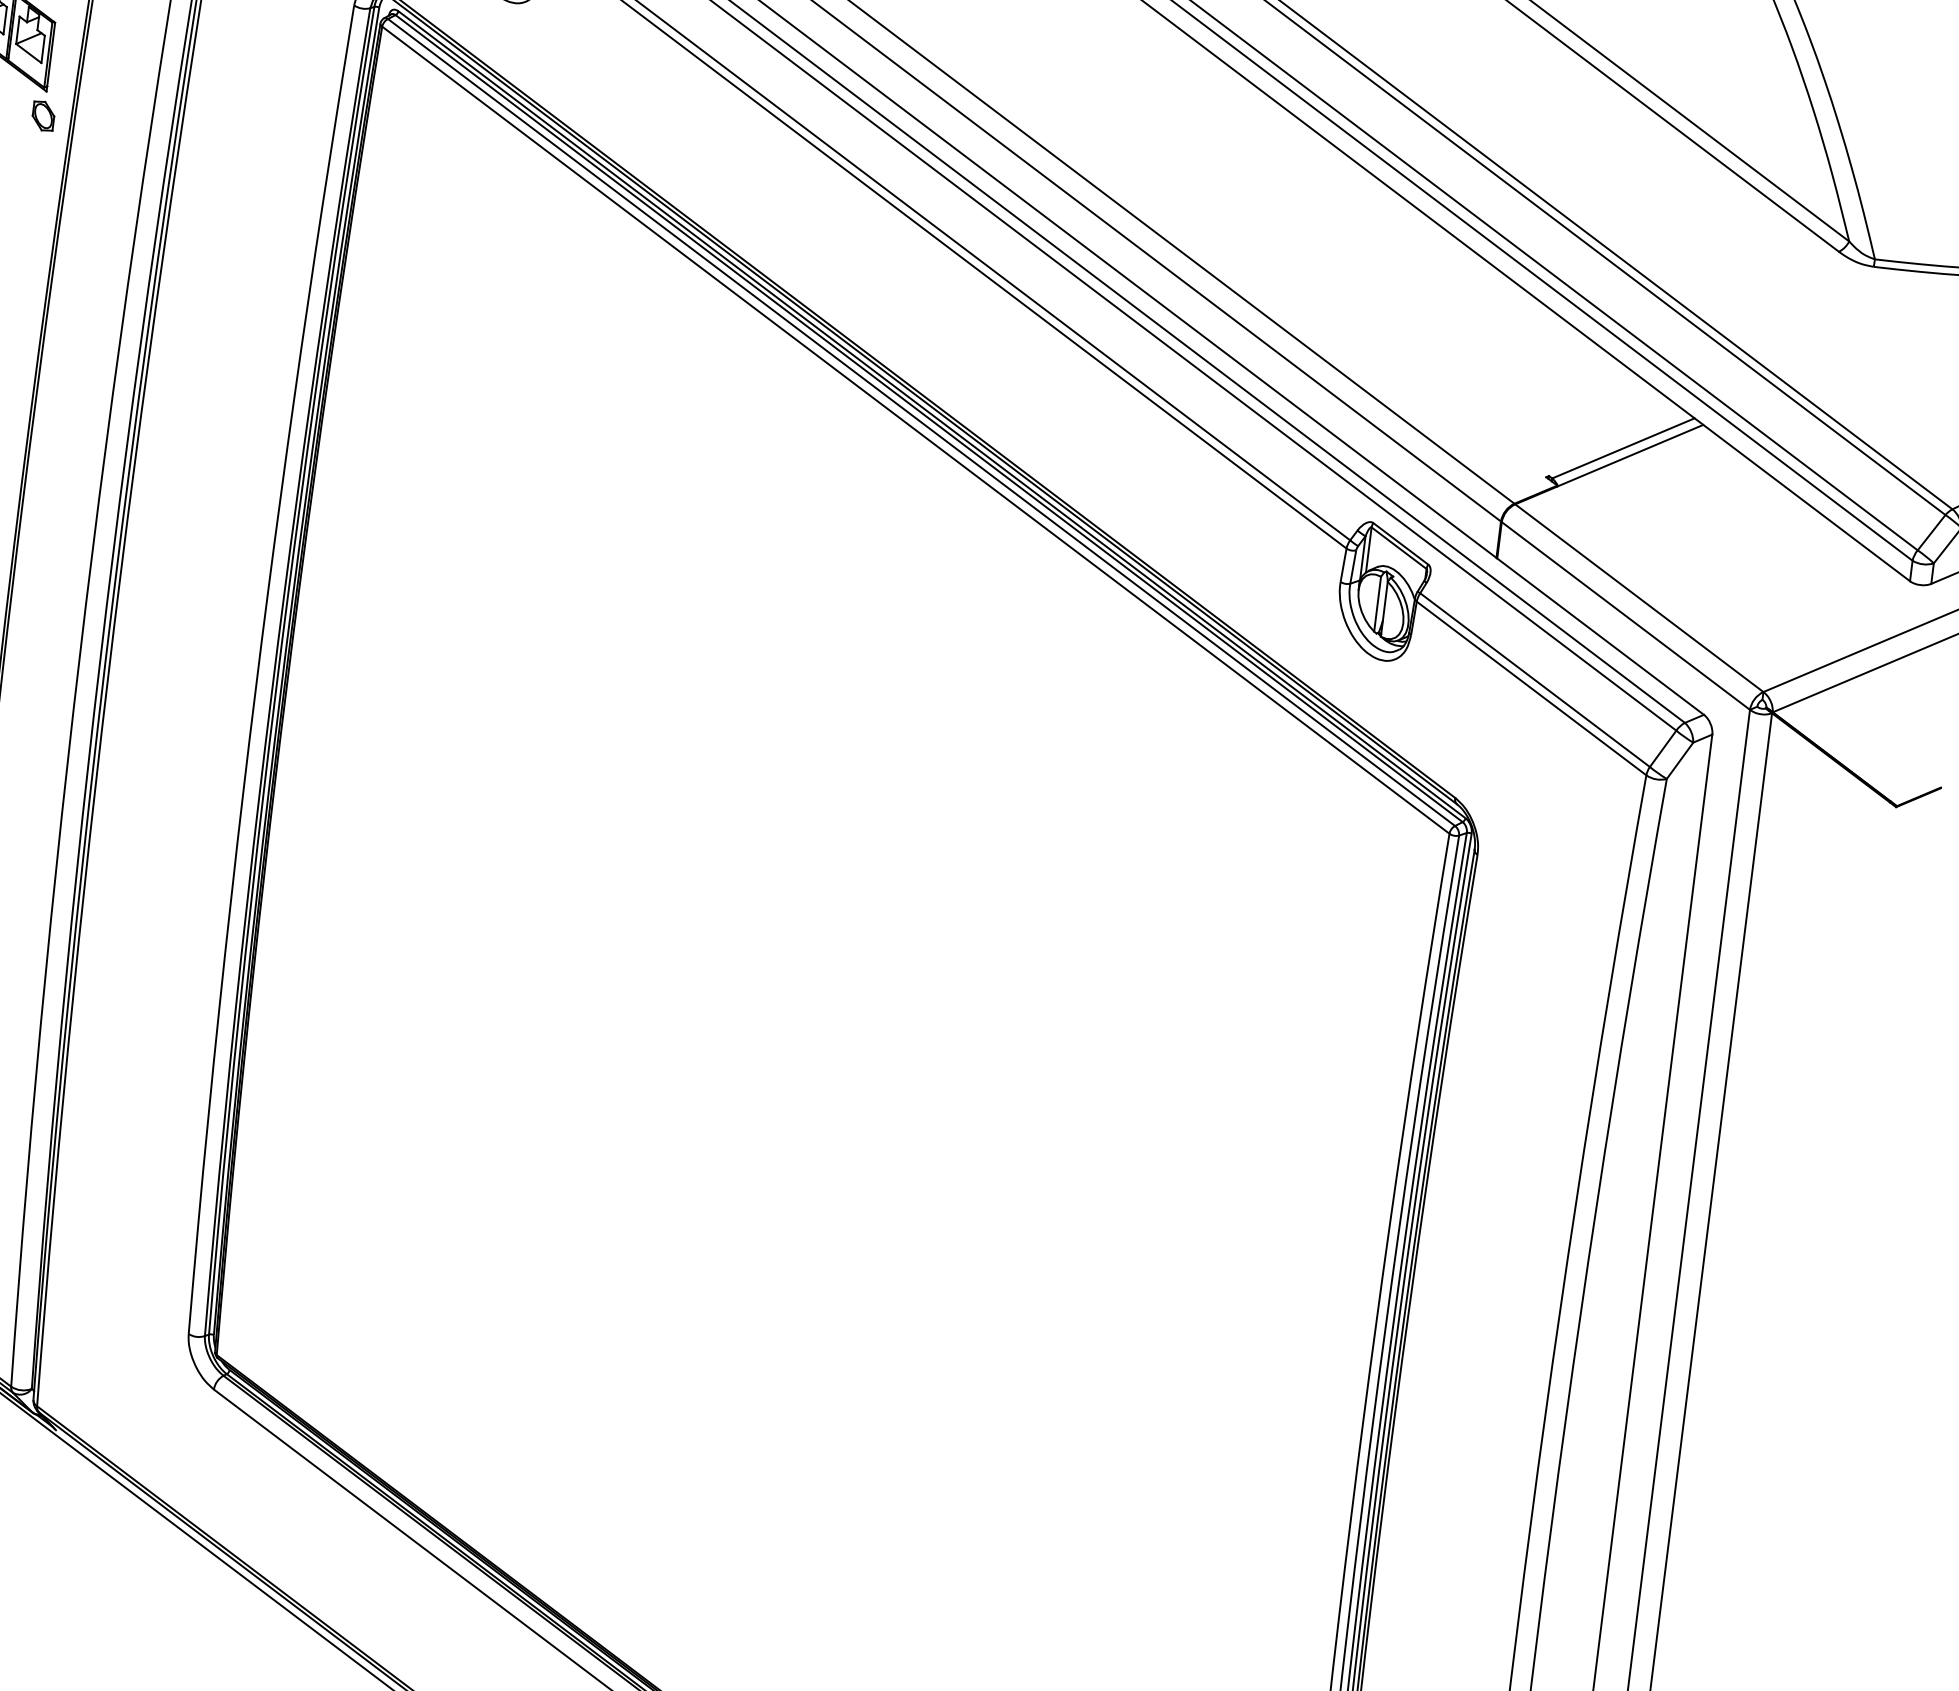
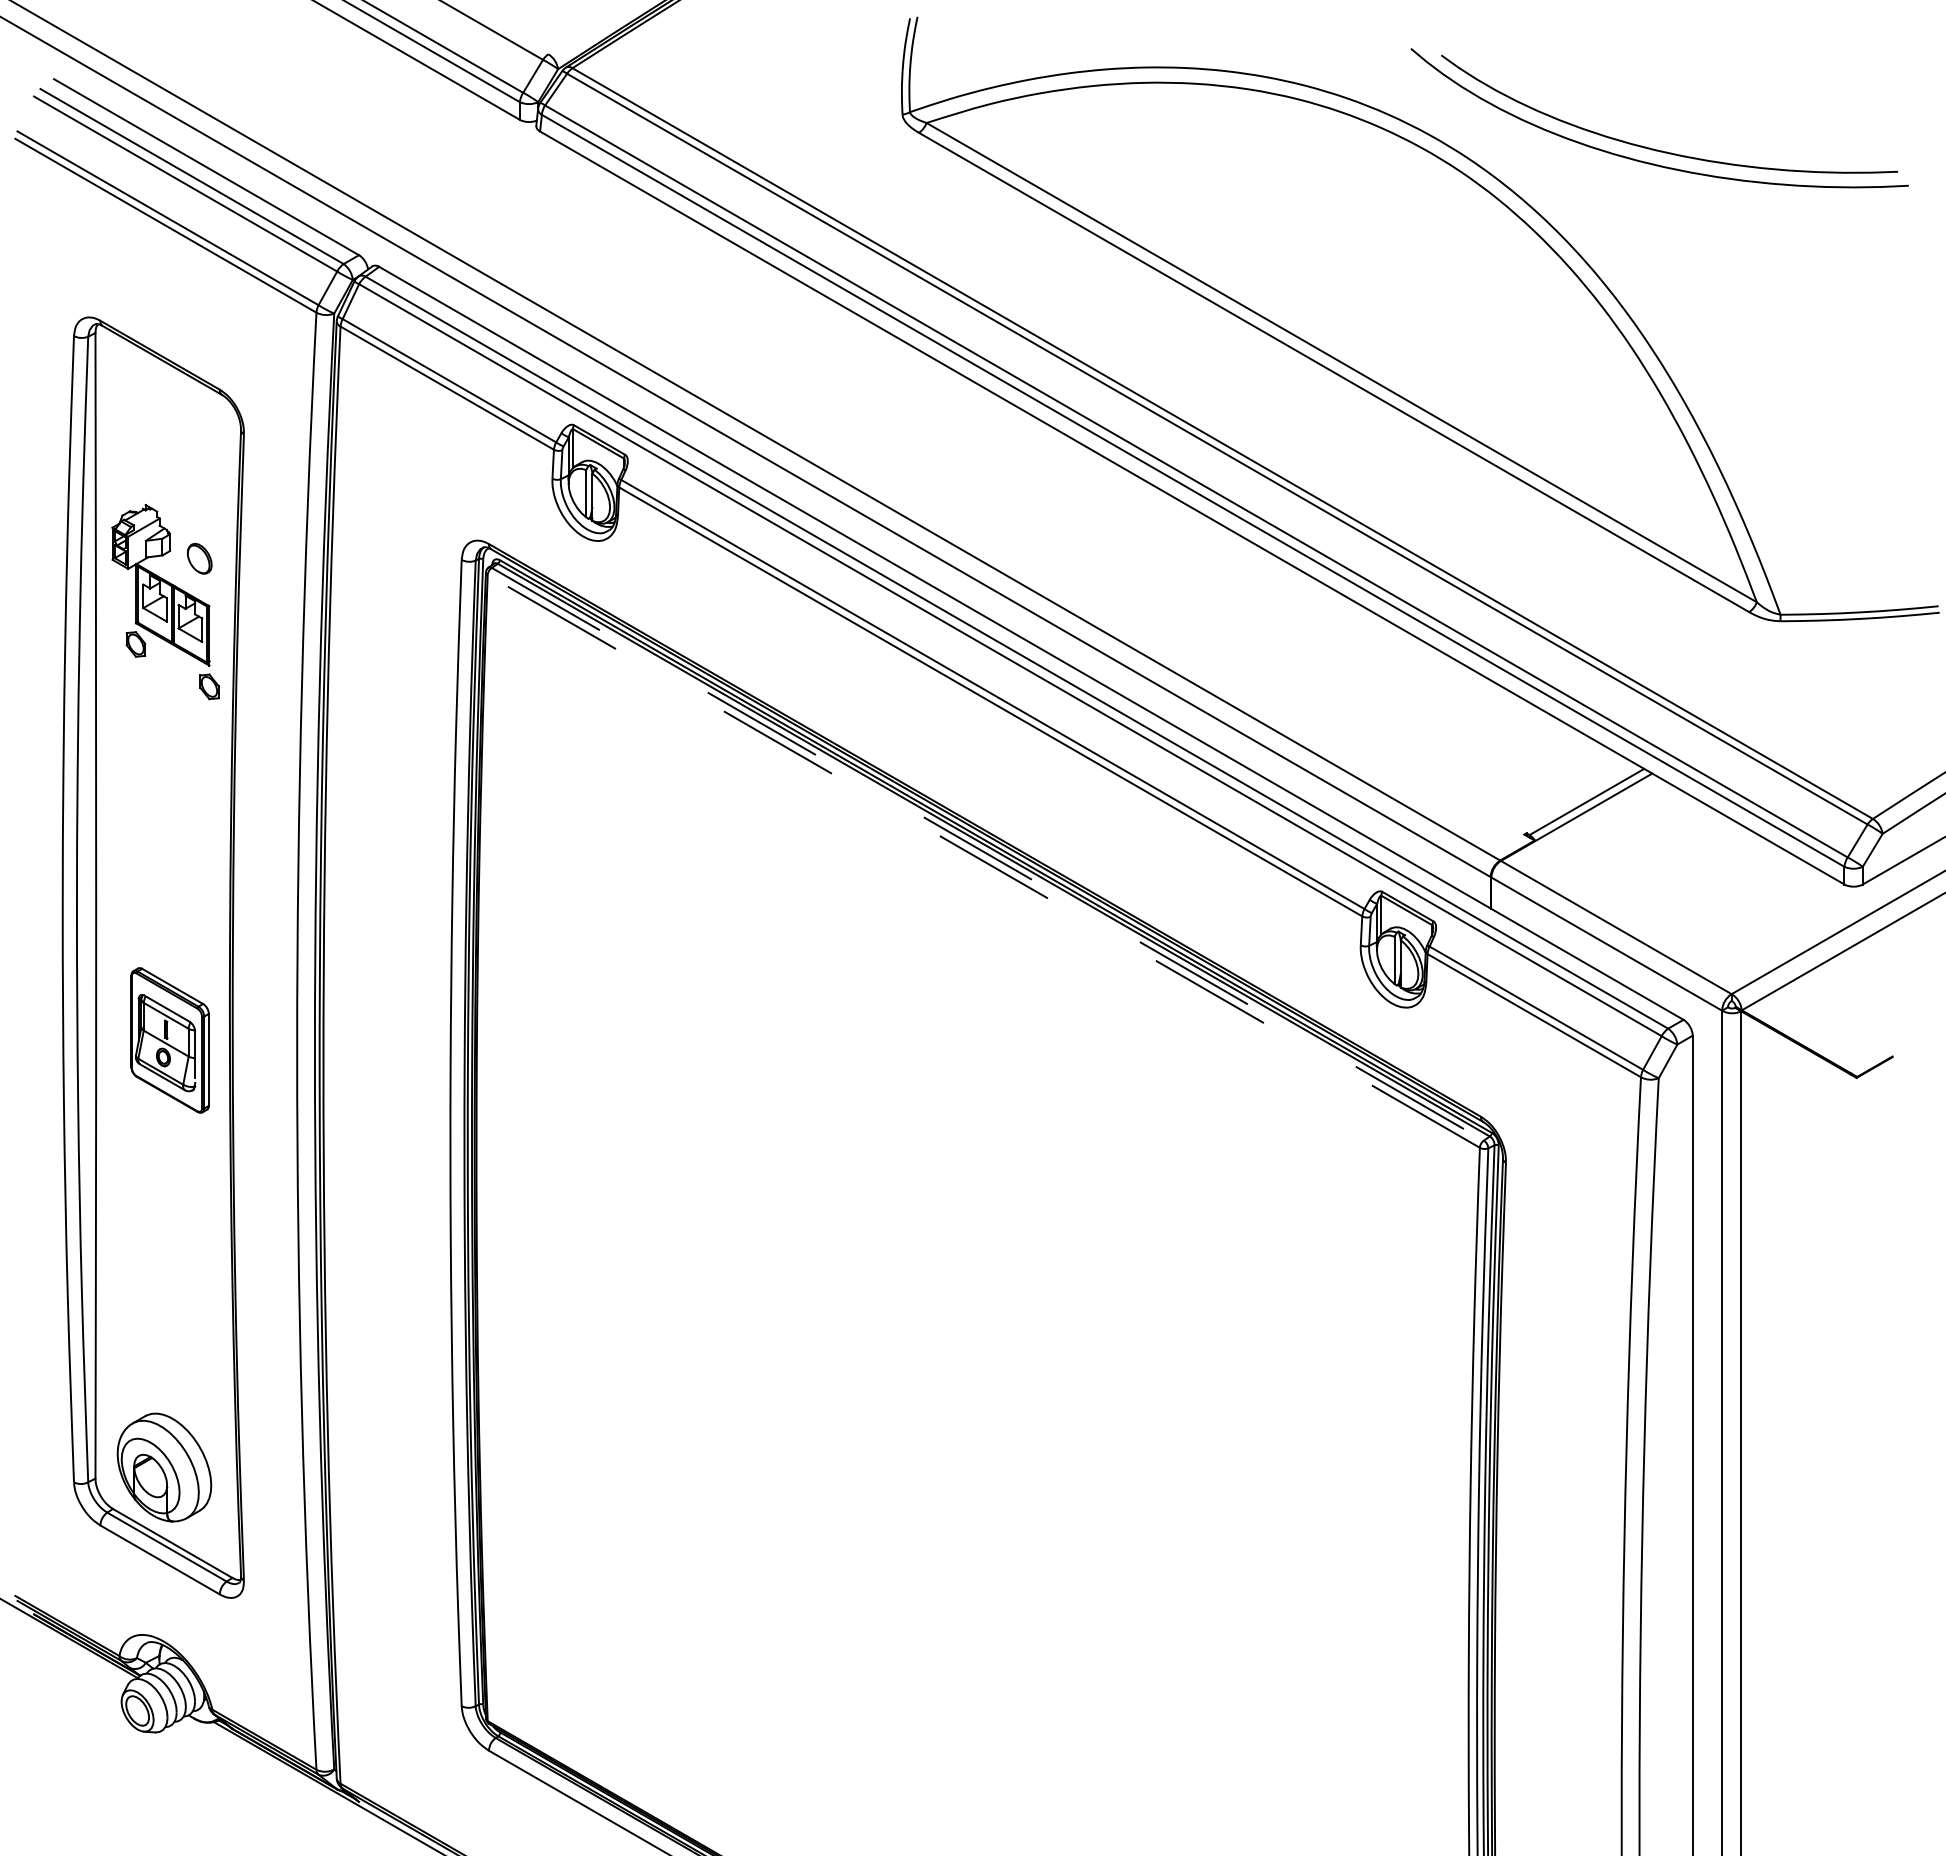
line: (921, 422) -> (987, 854), solid -> dashed
line: (915, 430) -> (983, 861), solid -> dashed

